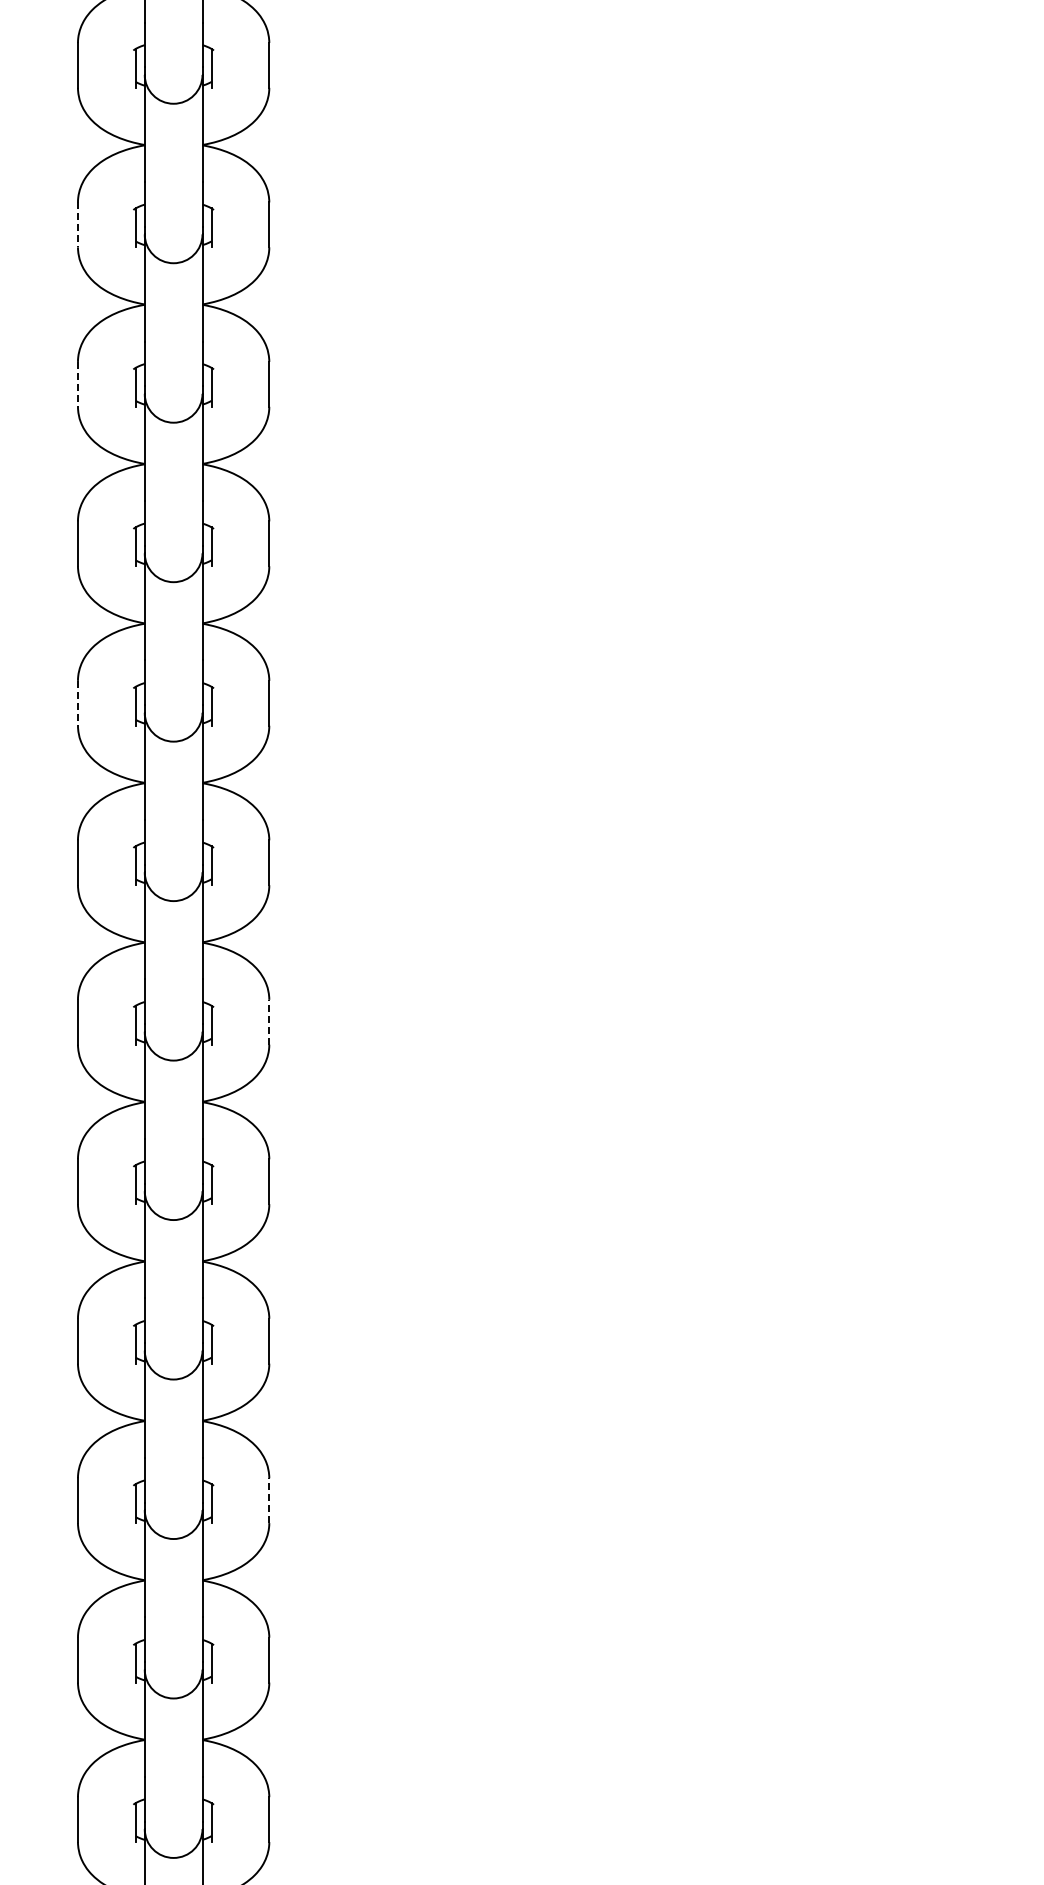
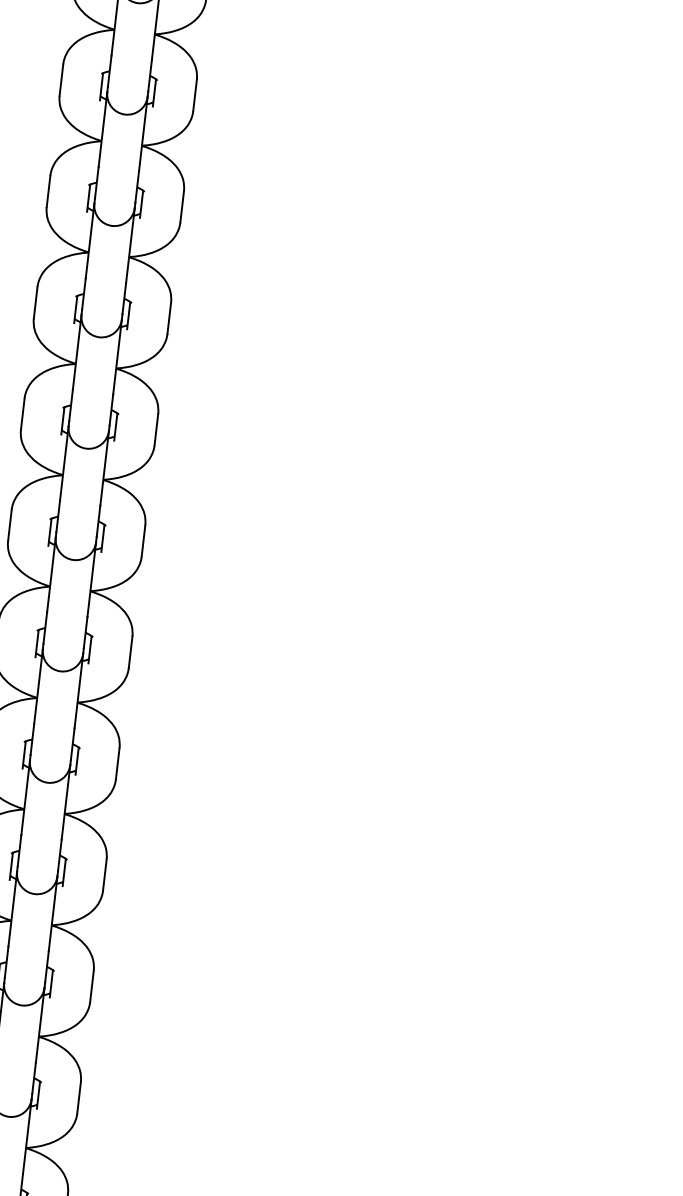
line: (77, 225) -> (61, 80), dashed -> solid
line: (77, 384) -> (48, 191), dashed -> solid
line: (77, 703) -> (22, 414), dashed -> solid
line: (269, 1021) -> (130, 651), dashed -> solid
line: (269, 1500) -> (92, 986), dashed -> solid

